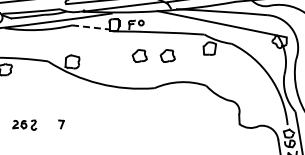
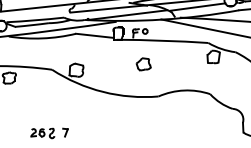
line: (91, 27) -> (95, 35), dashed -> solid
part: (167, 55) -> (171, 63), removed
part: (24, 124) -> (42, 132), moved

